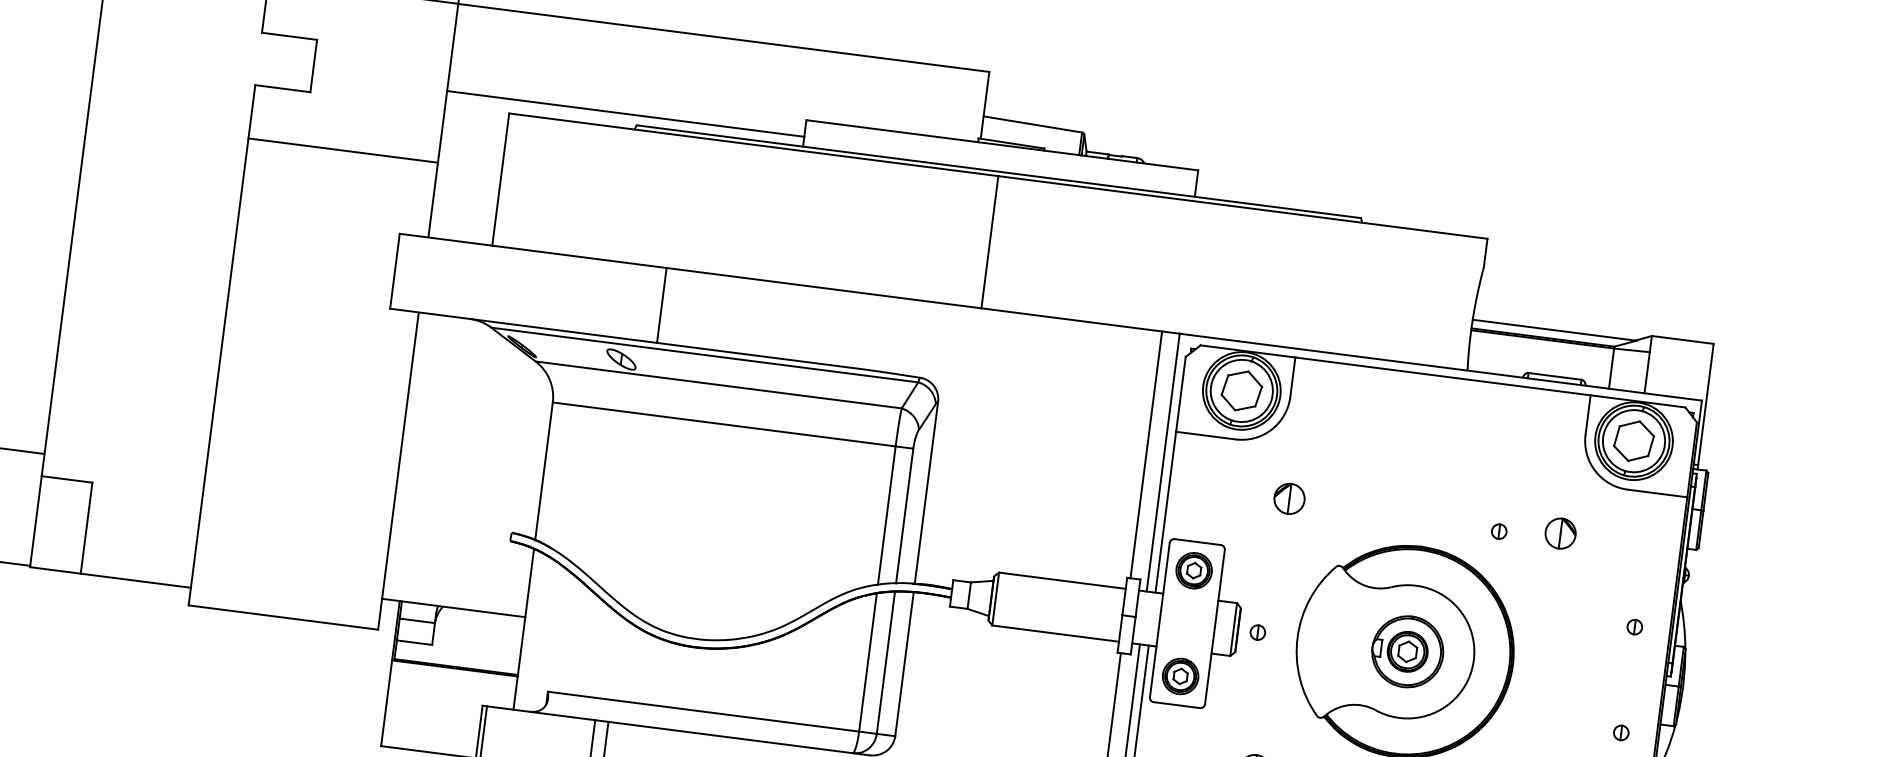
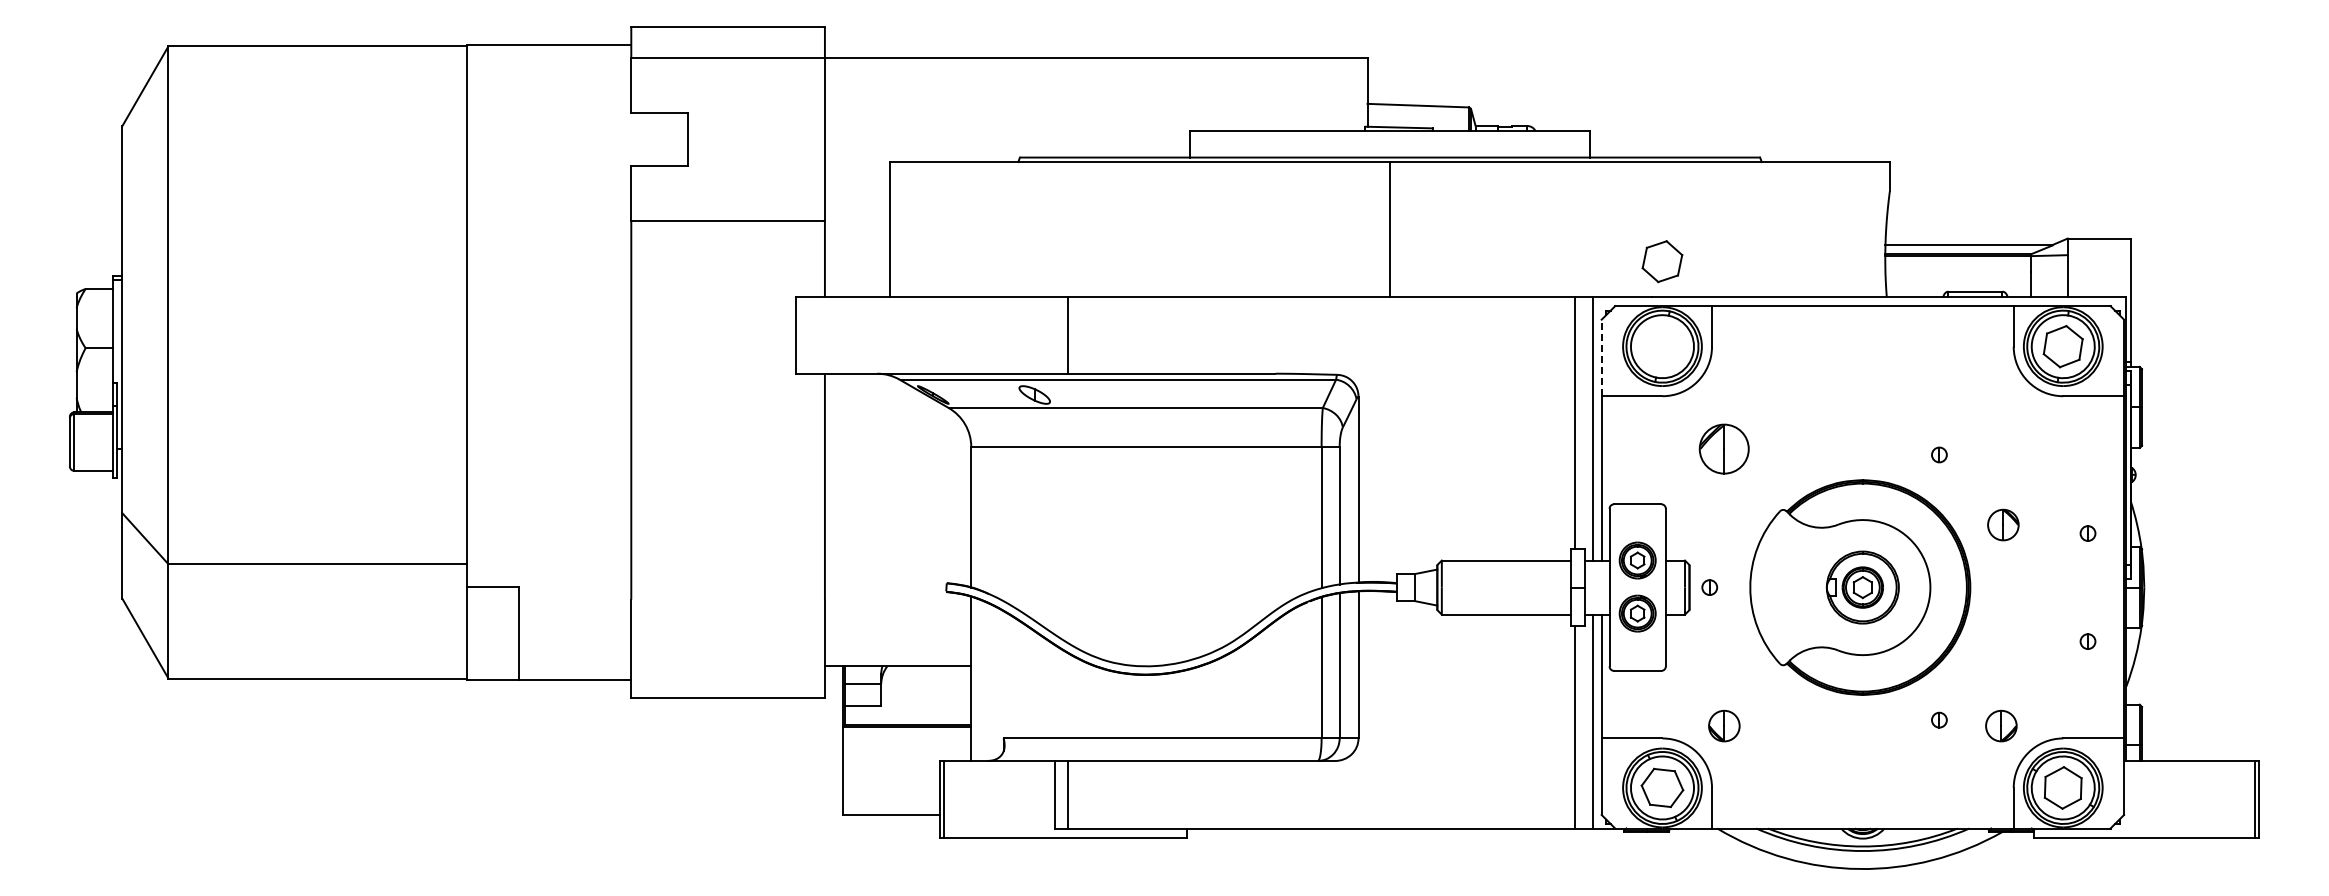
line: (624, 113) -> (1006, 147), removed
part: (1241, 390) -> (1662, 261), moved
line: (1180, 393) -> (1601, 357), solid -> dashed
part: (1289, 498) -> (1724, 448), size x1.6
part: (1560, 533) -> (2003, 524), moved
part: (1193, 570) -> (1637, 560), moved
part: (1180, 676) -> (1637, 613), moved

